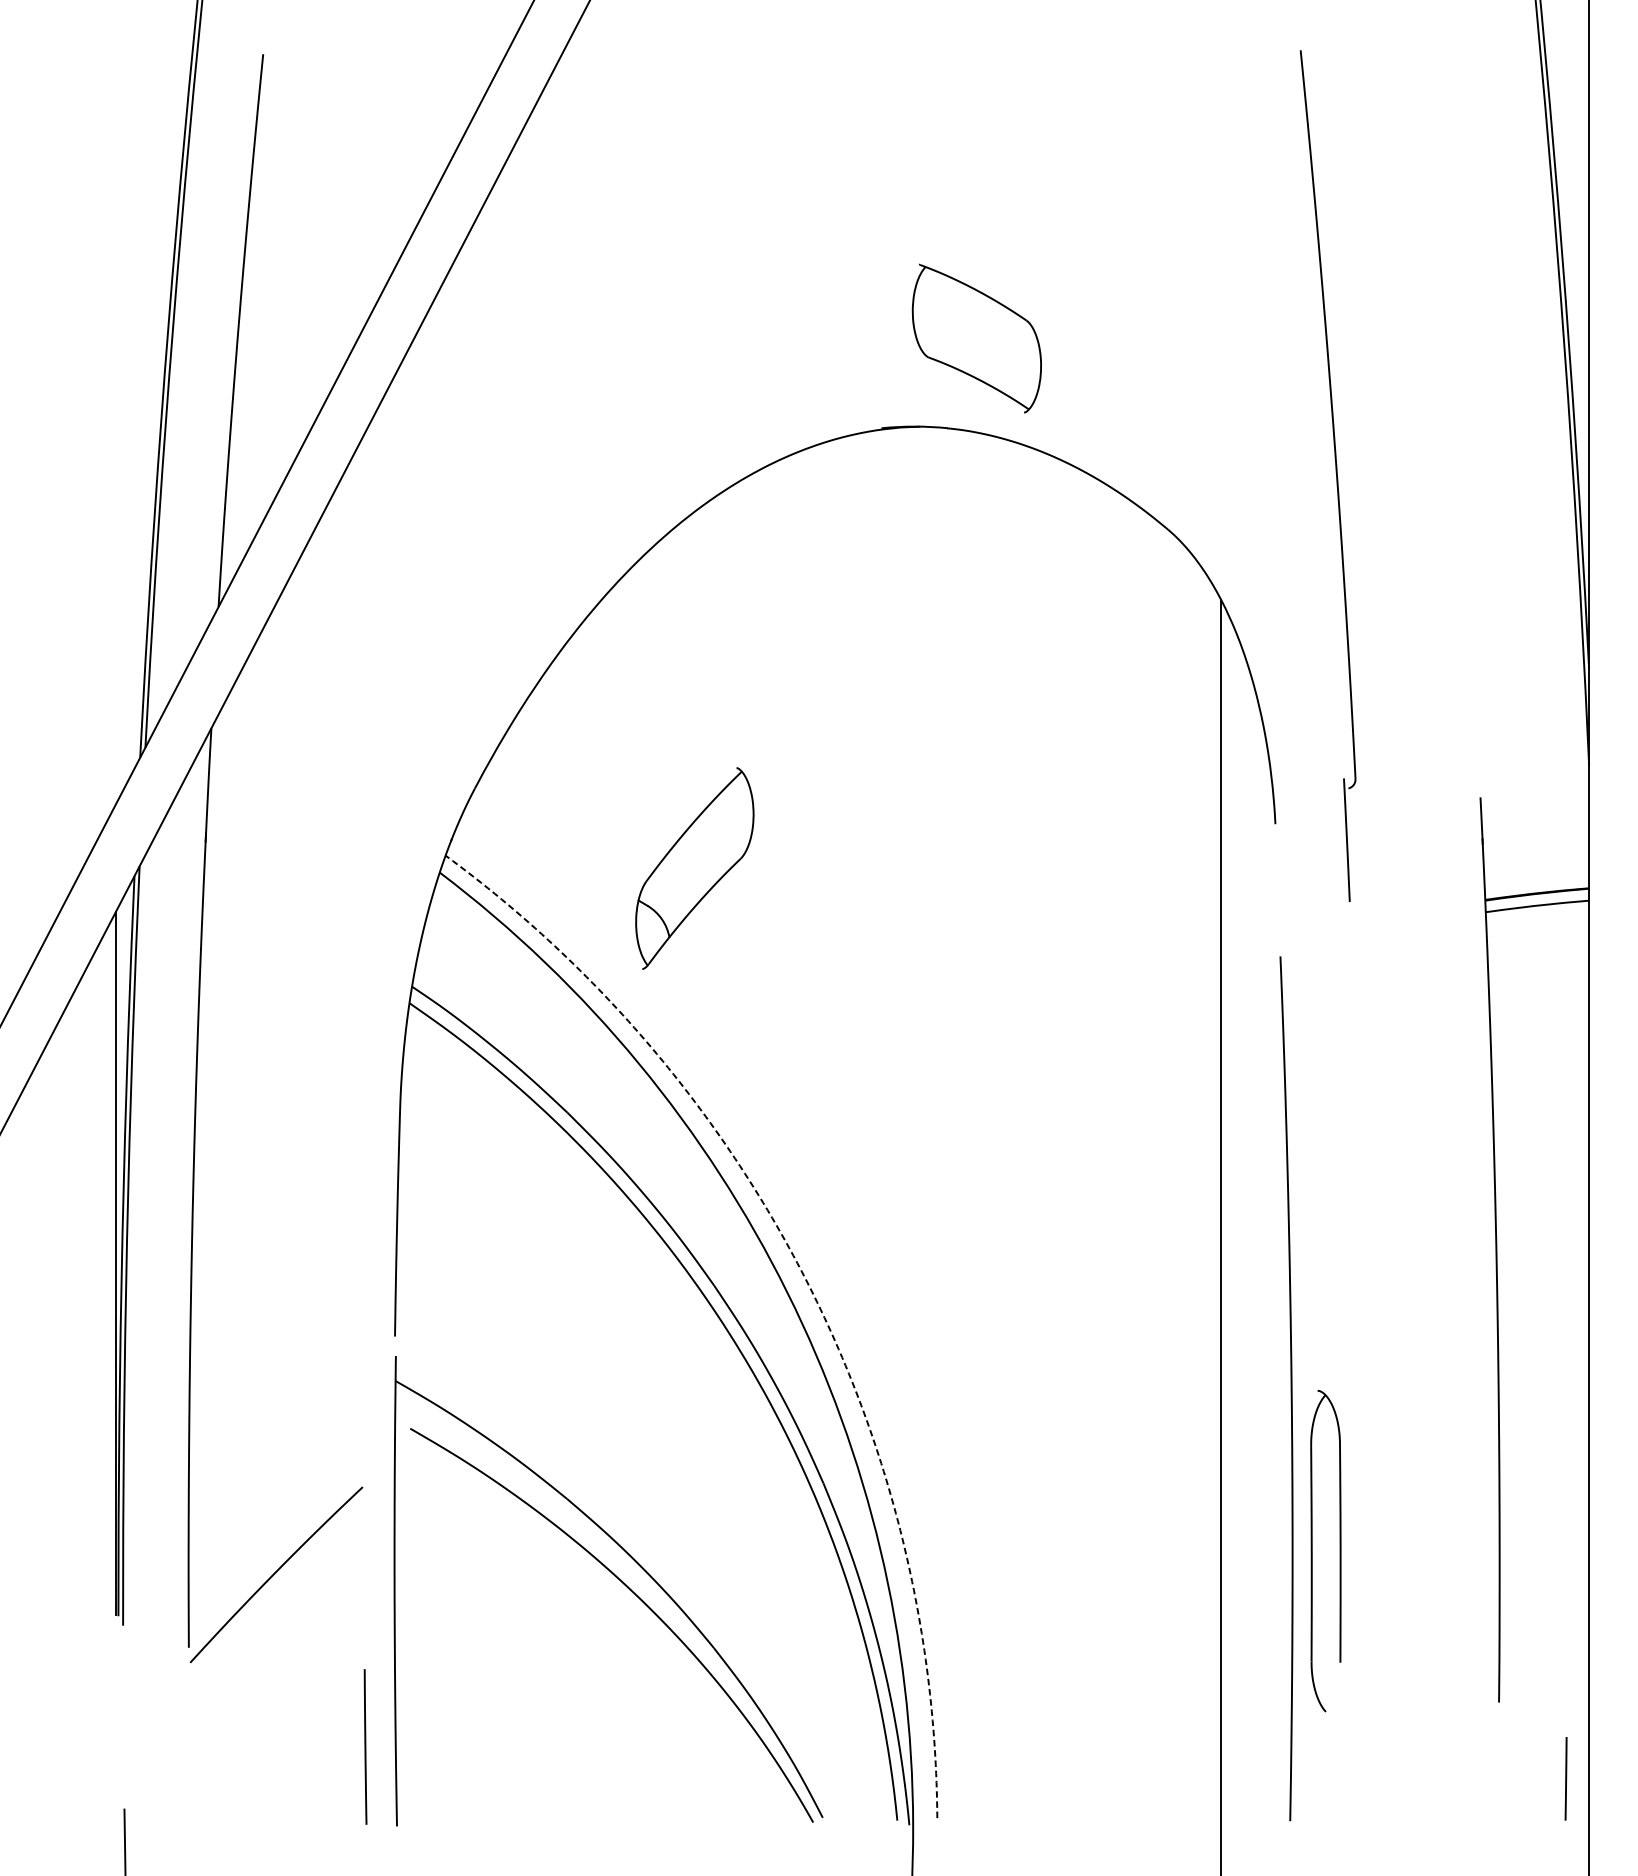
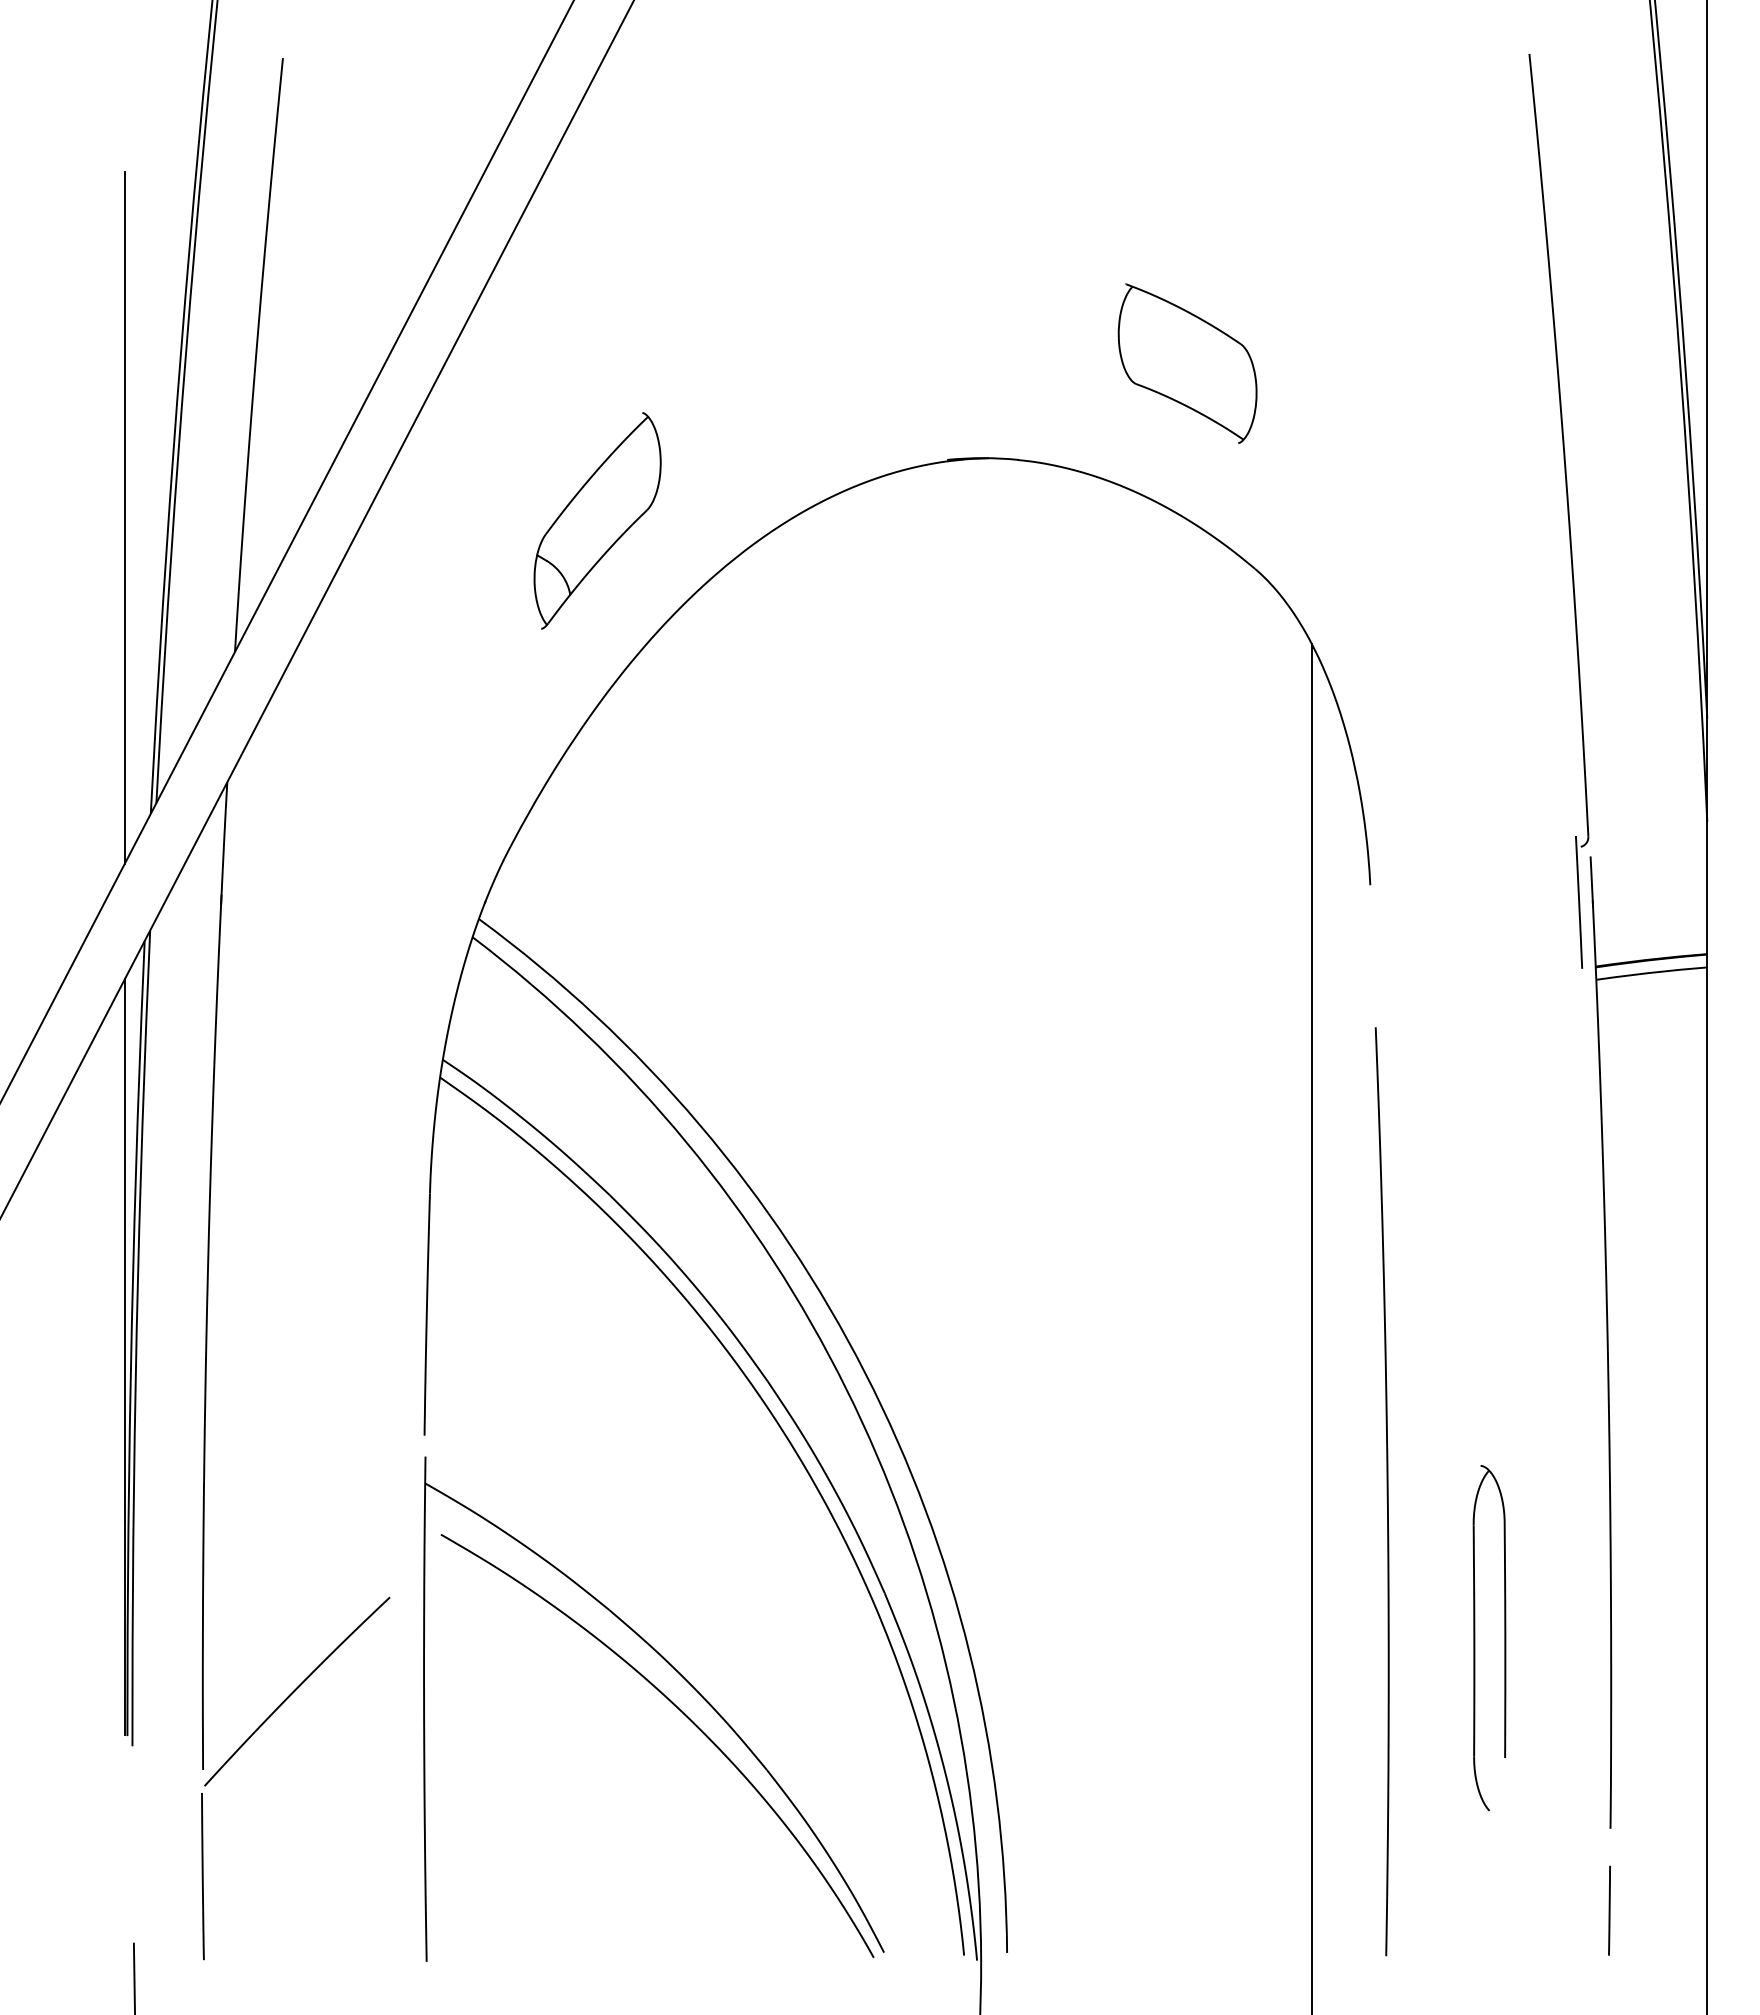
part: (976, 338) -> (1187, 363), moved
part: (1336, 476) -> (1567, 511), moved
line: (115, 481) -> (124, 517), added
part: (694, 868) -> (597, 520), moved
arc: (805, 1278) -> (865, 1373), dashed -> solid
part: (1312, 1551) -> (1475, 1638), moved
line: (365, 1746) -> (202, 1876), moved
line: (1566, 1778) -> (1609, 1910), moved

